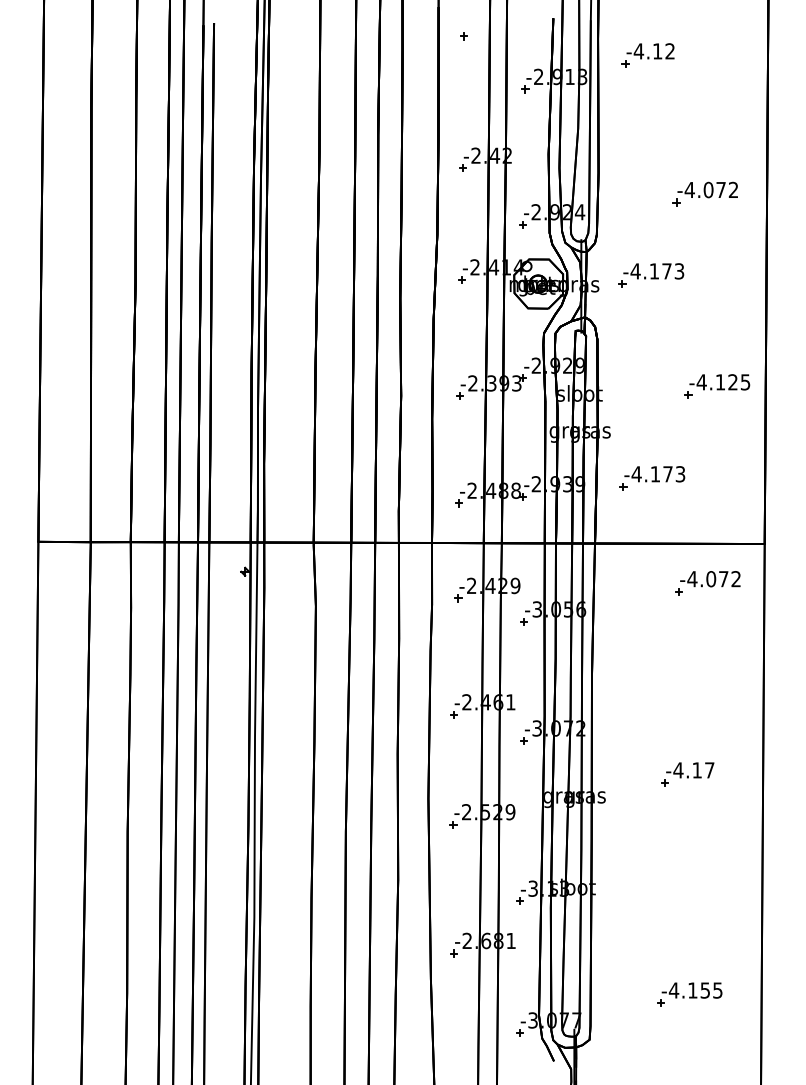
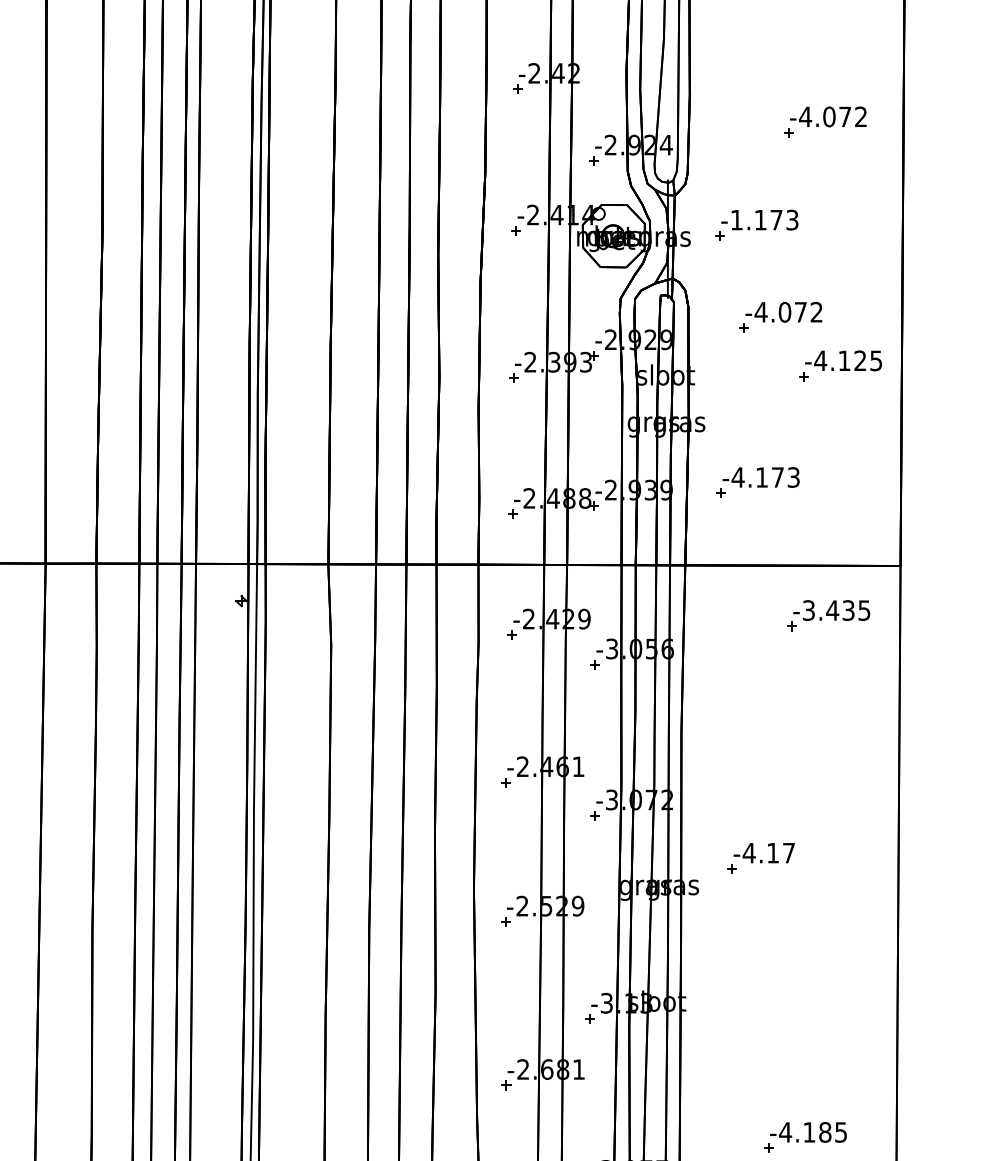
text: (635, 271) -> (736, 220), -4.173 -> -1.173
part: (669, 347) -> (779, 316), added
text: (713, 579) -> (835, 610), -4.072 -> -3.435
part: (687, 774) -> (760, 858), moved
text: (705, 990) -> (825, 1132), -4.155 -> -4.185

